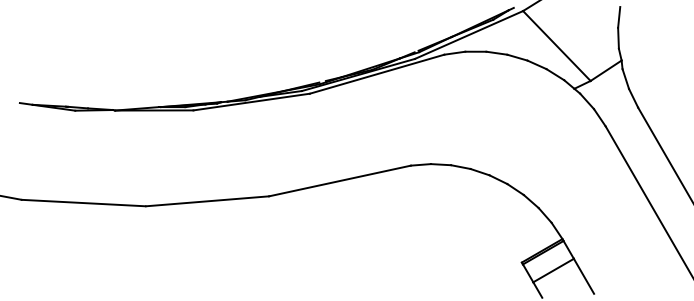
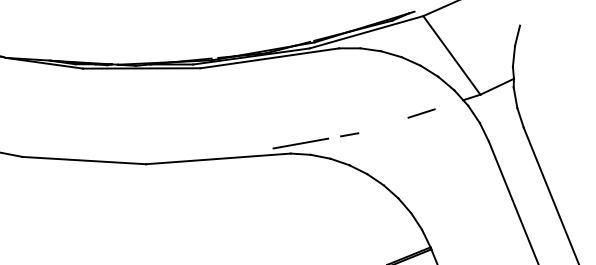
line: (534, 107) -> (421, 113), added
line: (466, 138) -> (349, 134), added
line: (419, 153) -> (300, 142), added

